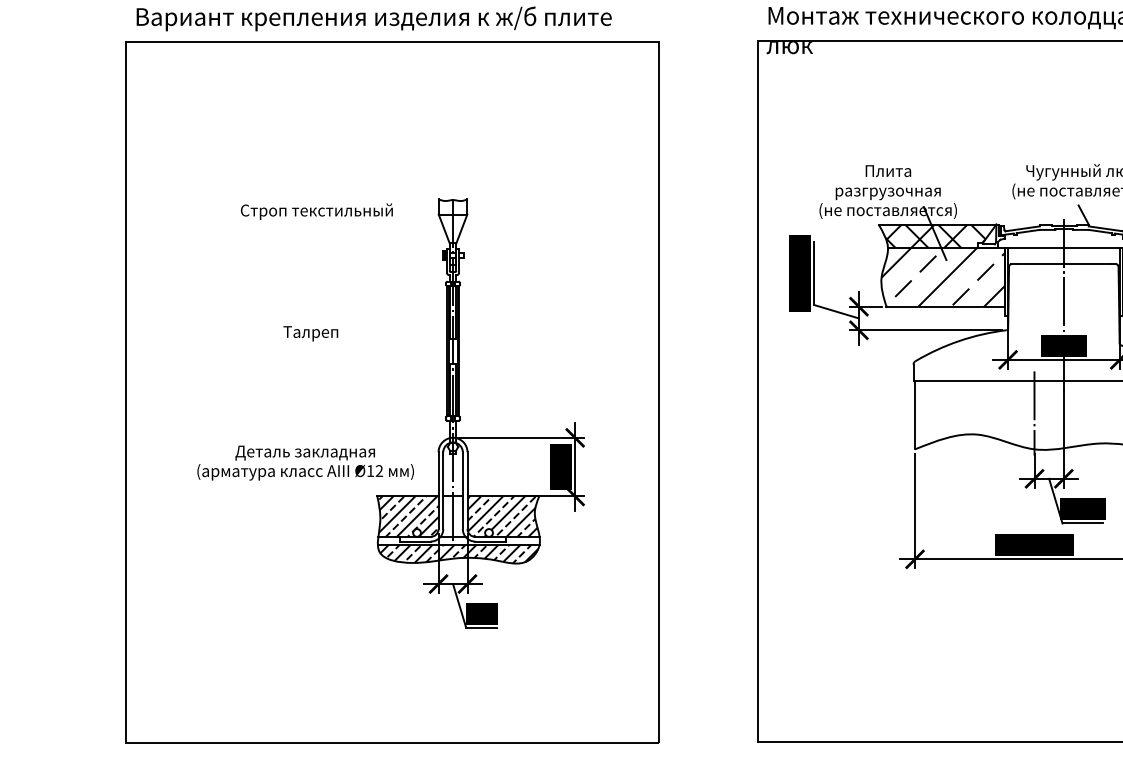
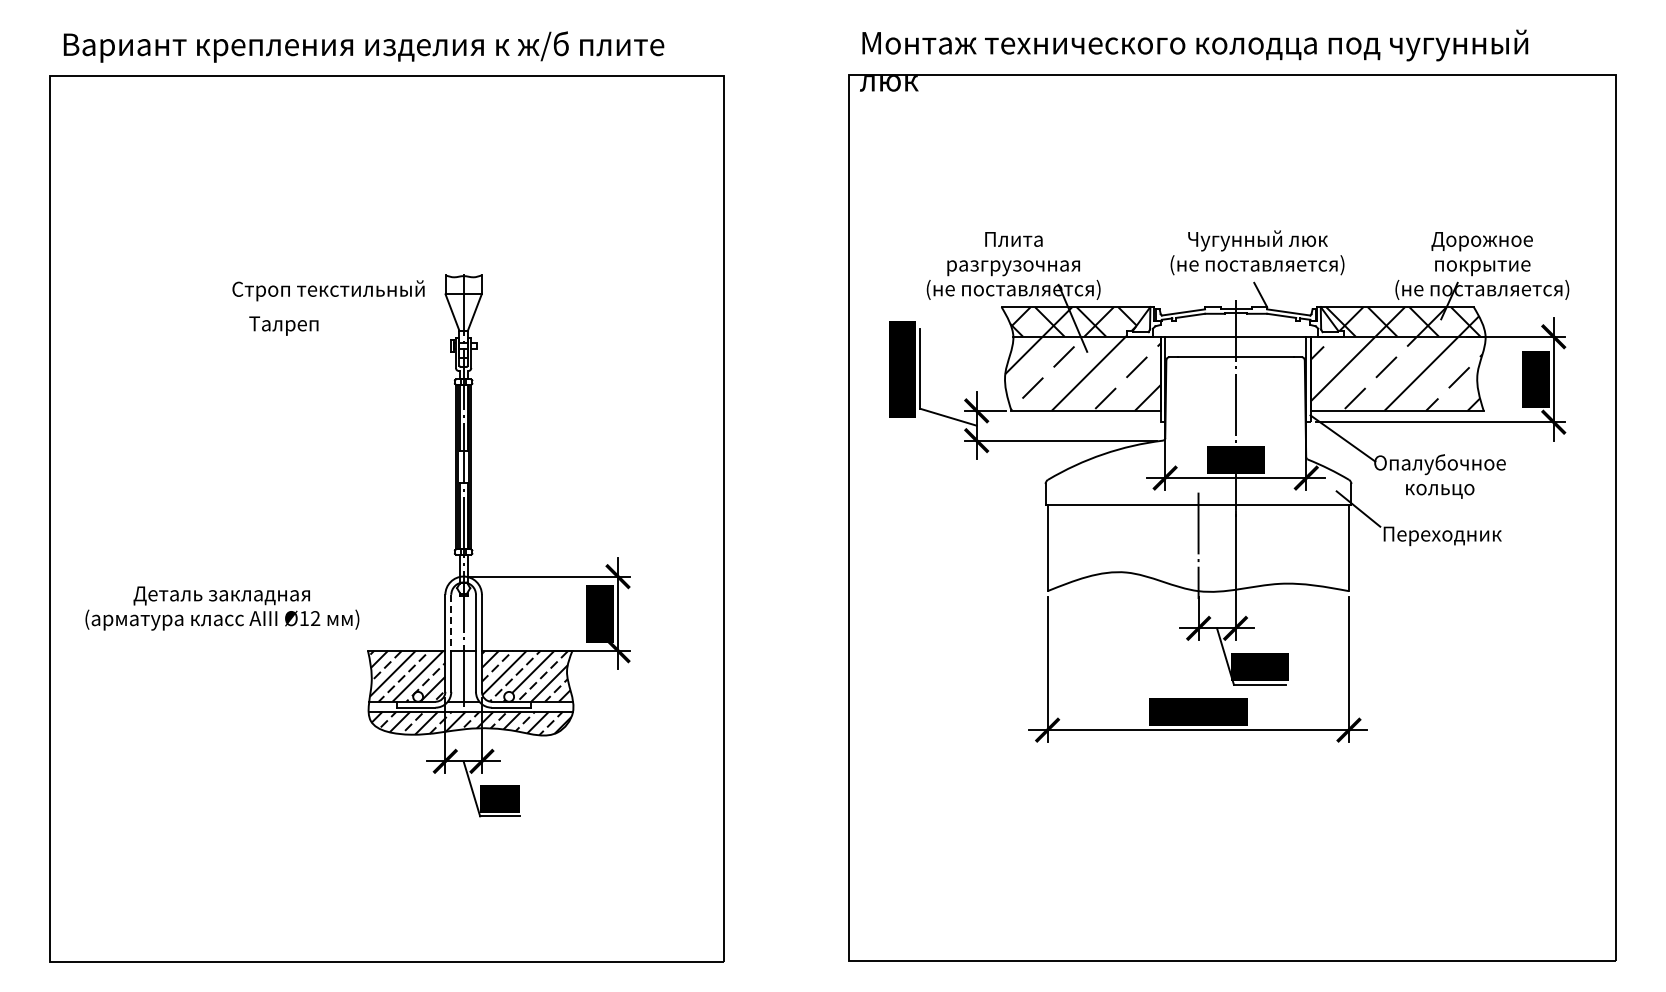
text: (316, 211) -> (328, 290), moved
text: (310, 333) -> (283, 325), moved
text: (305, 463) -> (222, 608), moved
line: (443, 474) -> (451, 622), solid -> dashed

